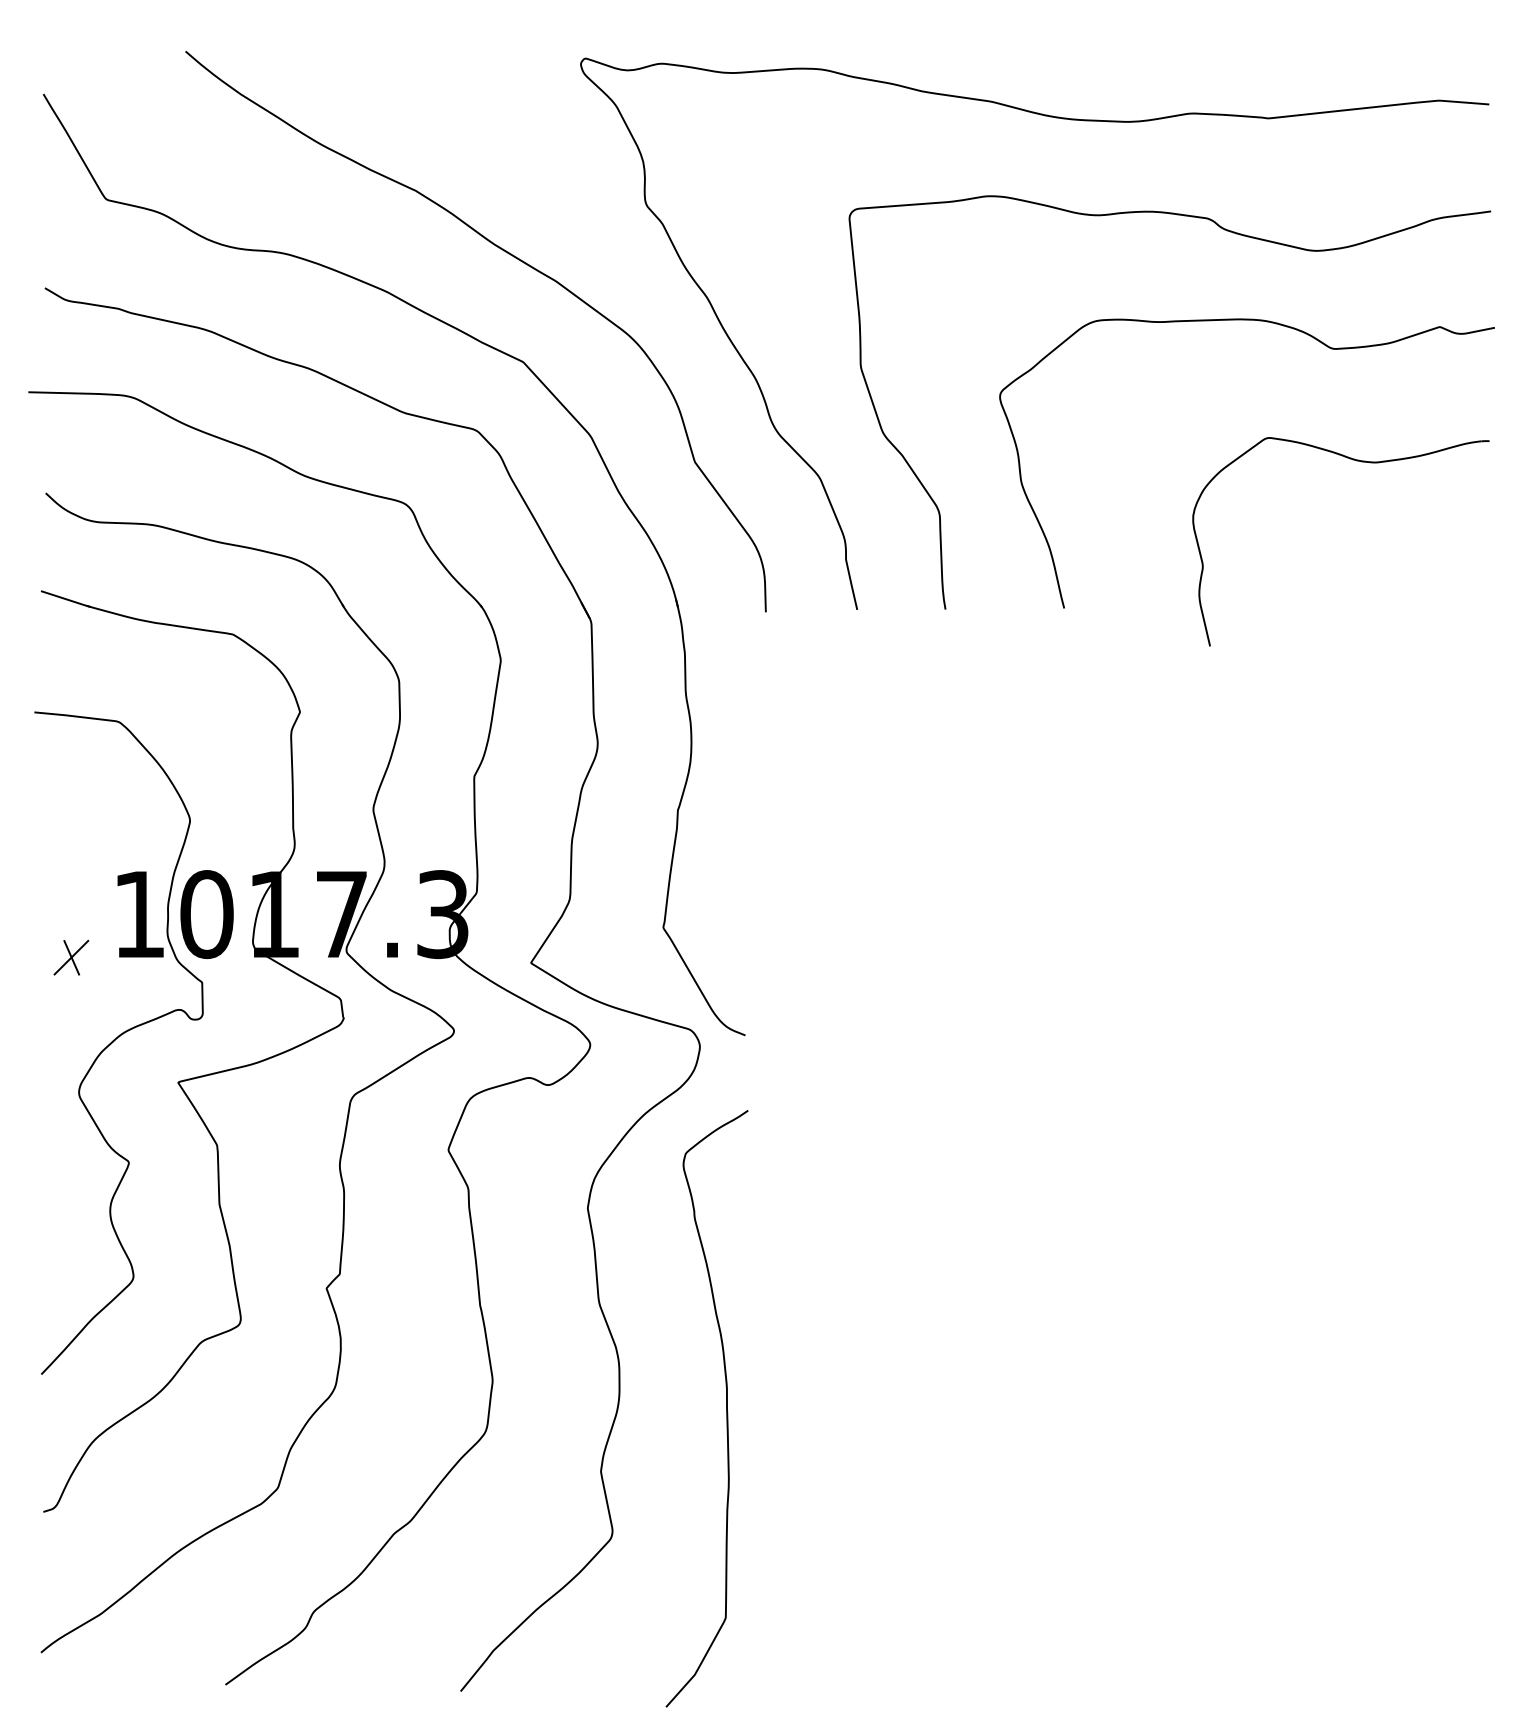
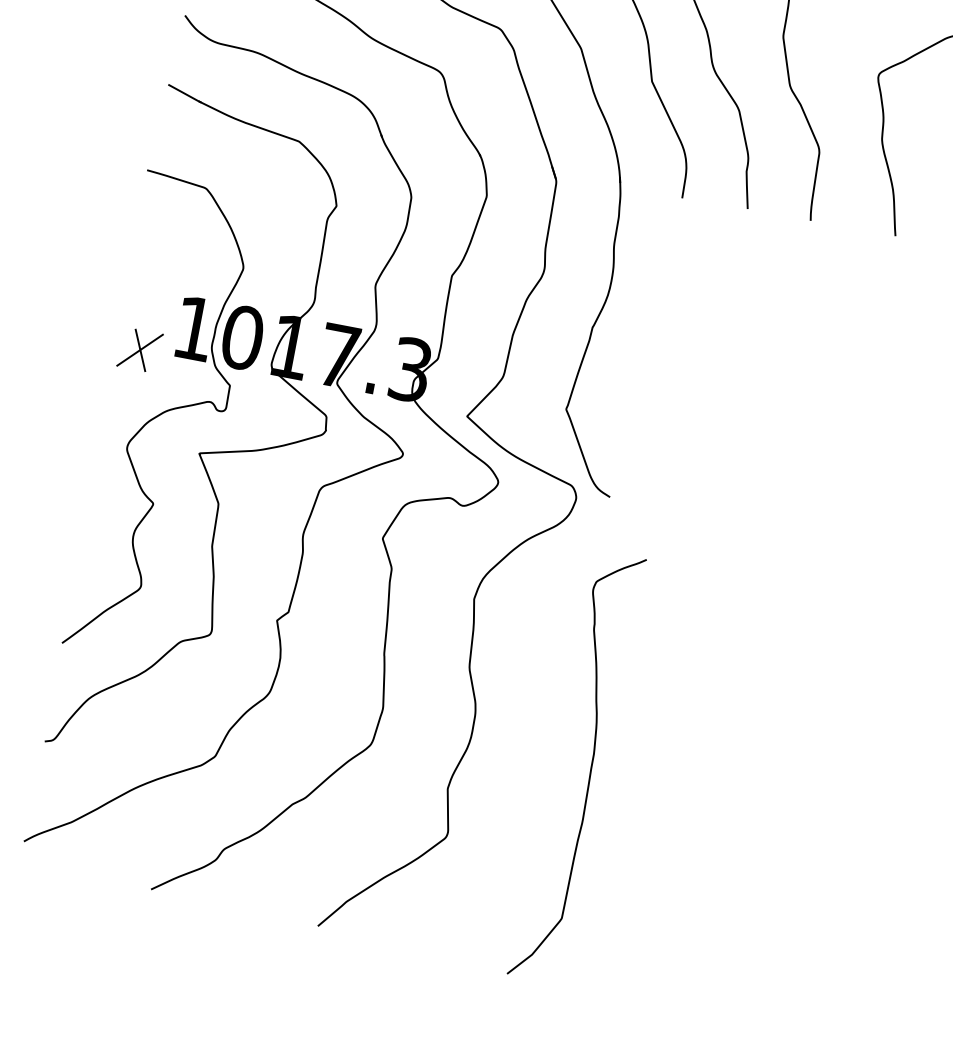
part: (71, 957) -> (140, 350), size x1.6
curve: (726, 1408) -> (590, 769), moved

